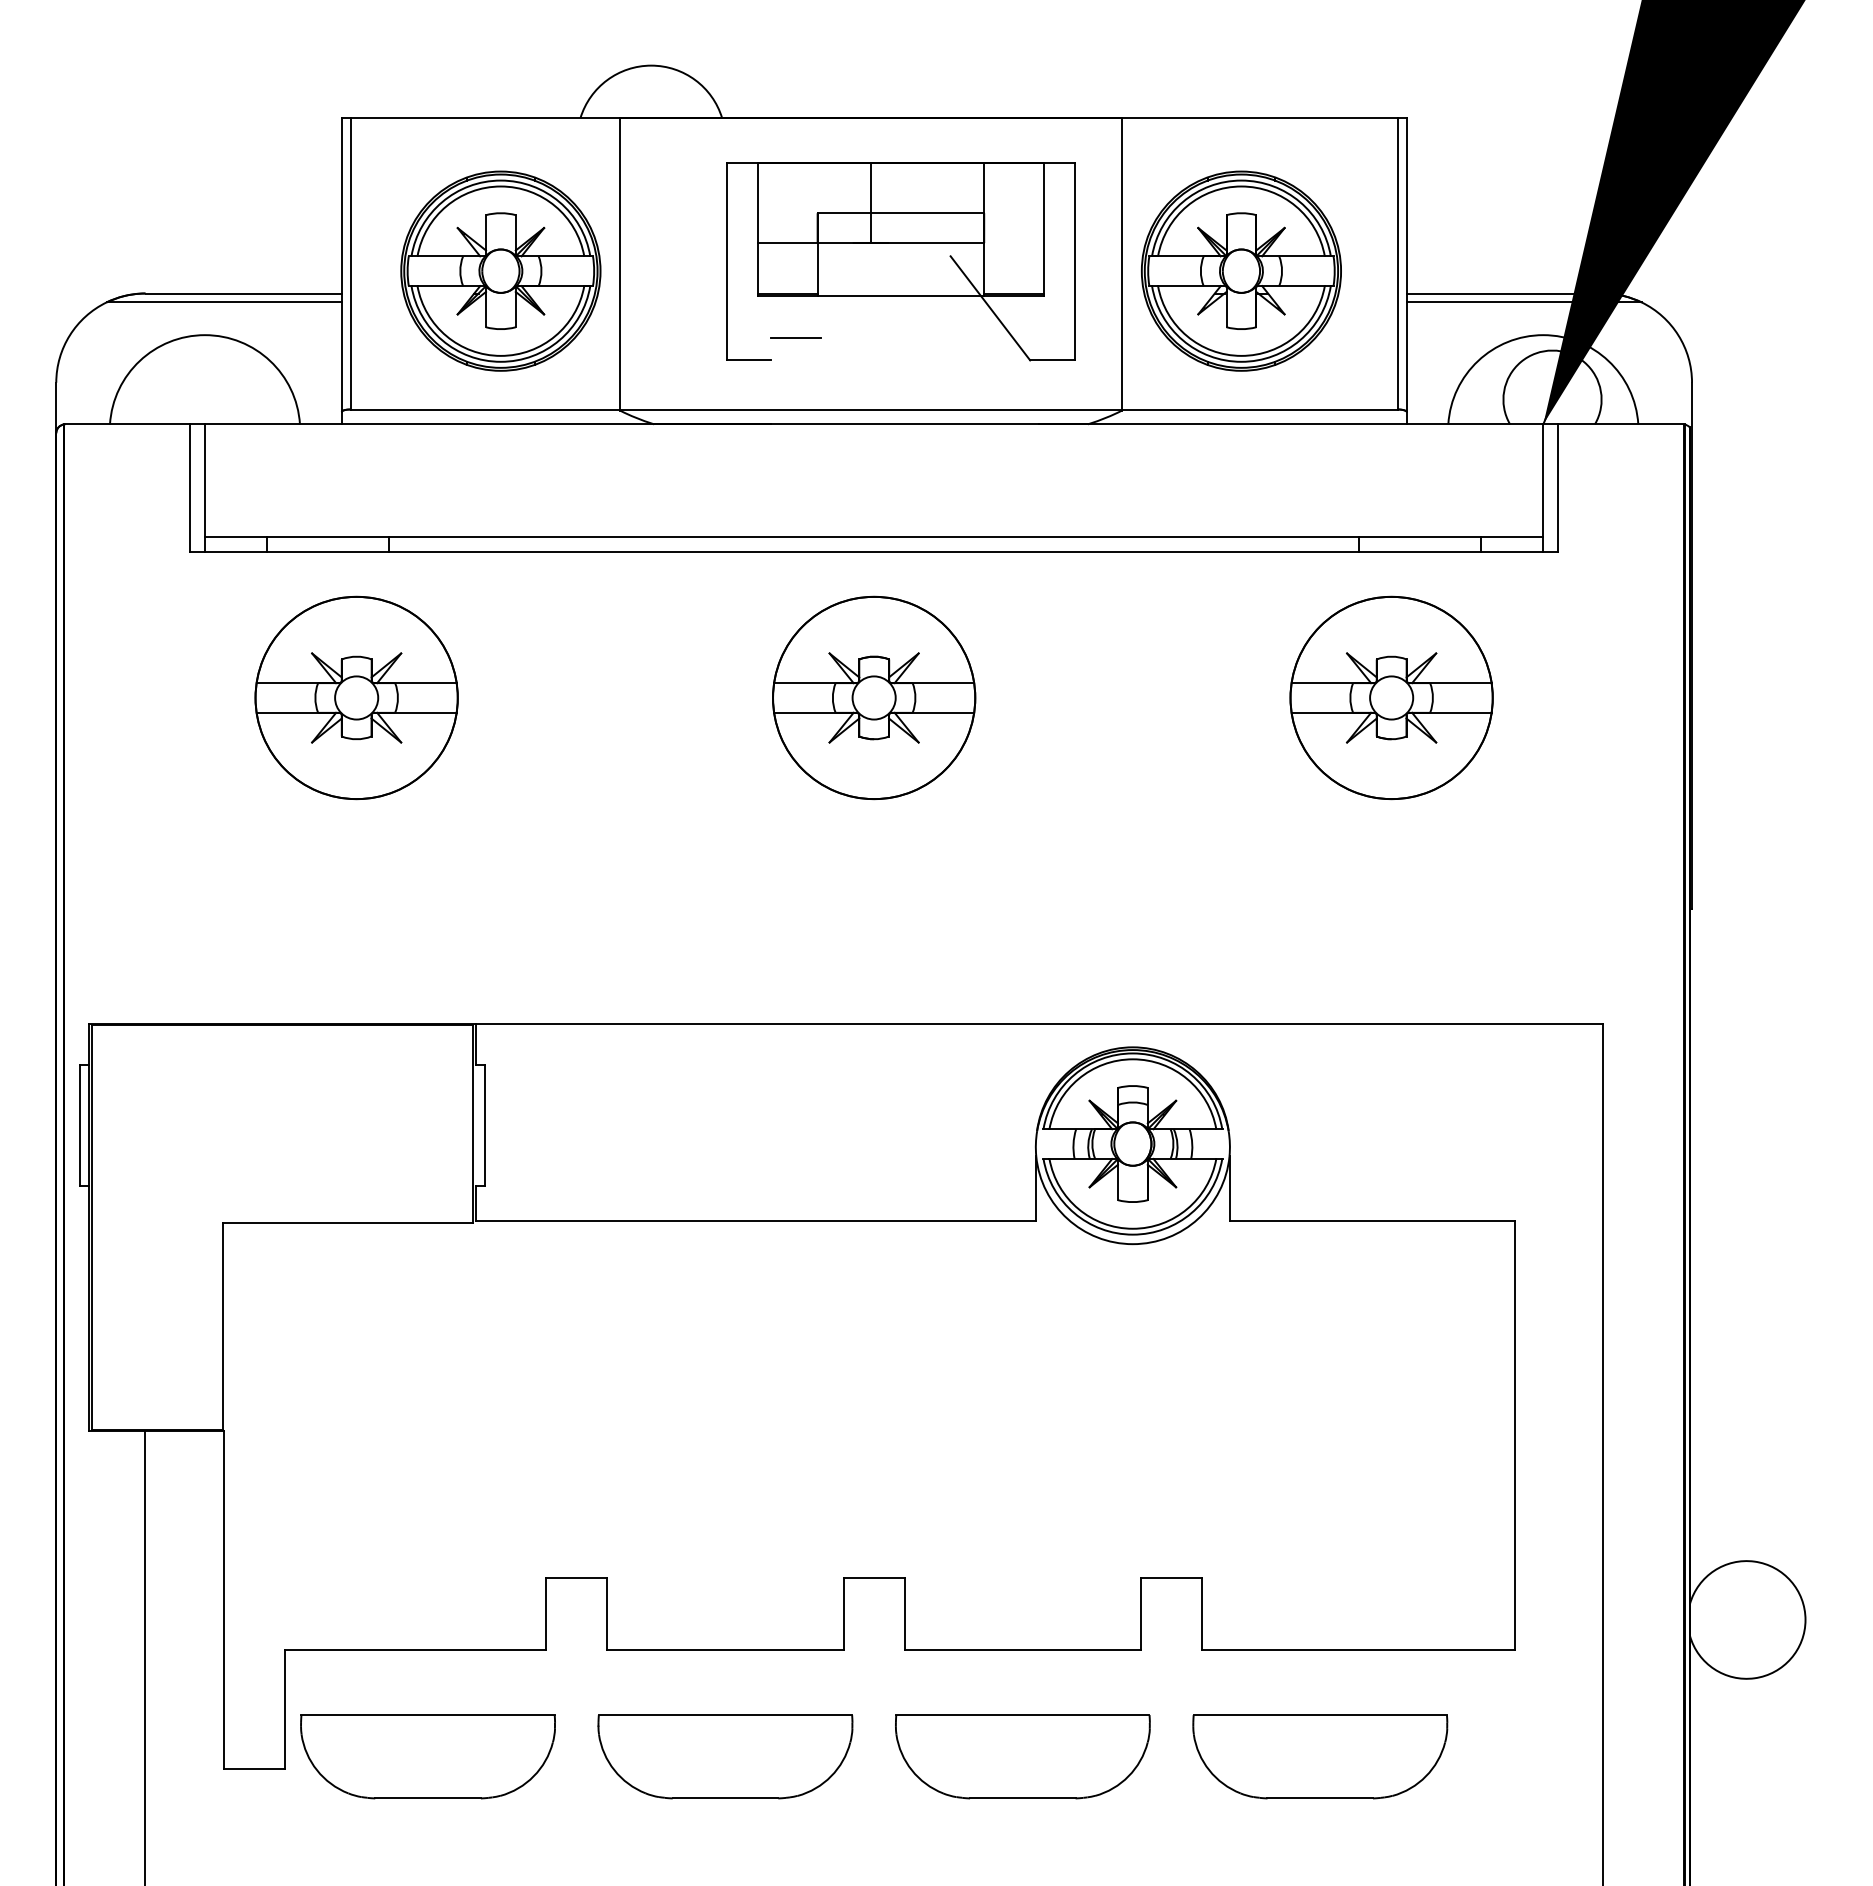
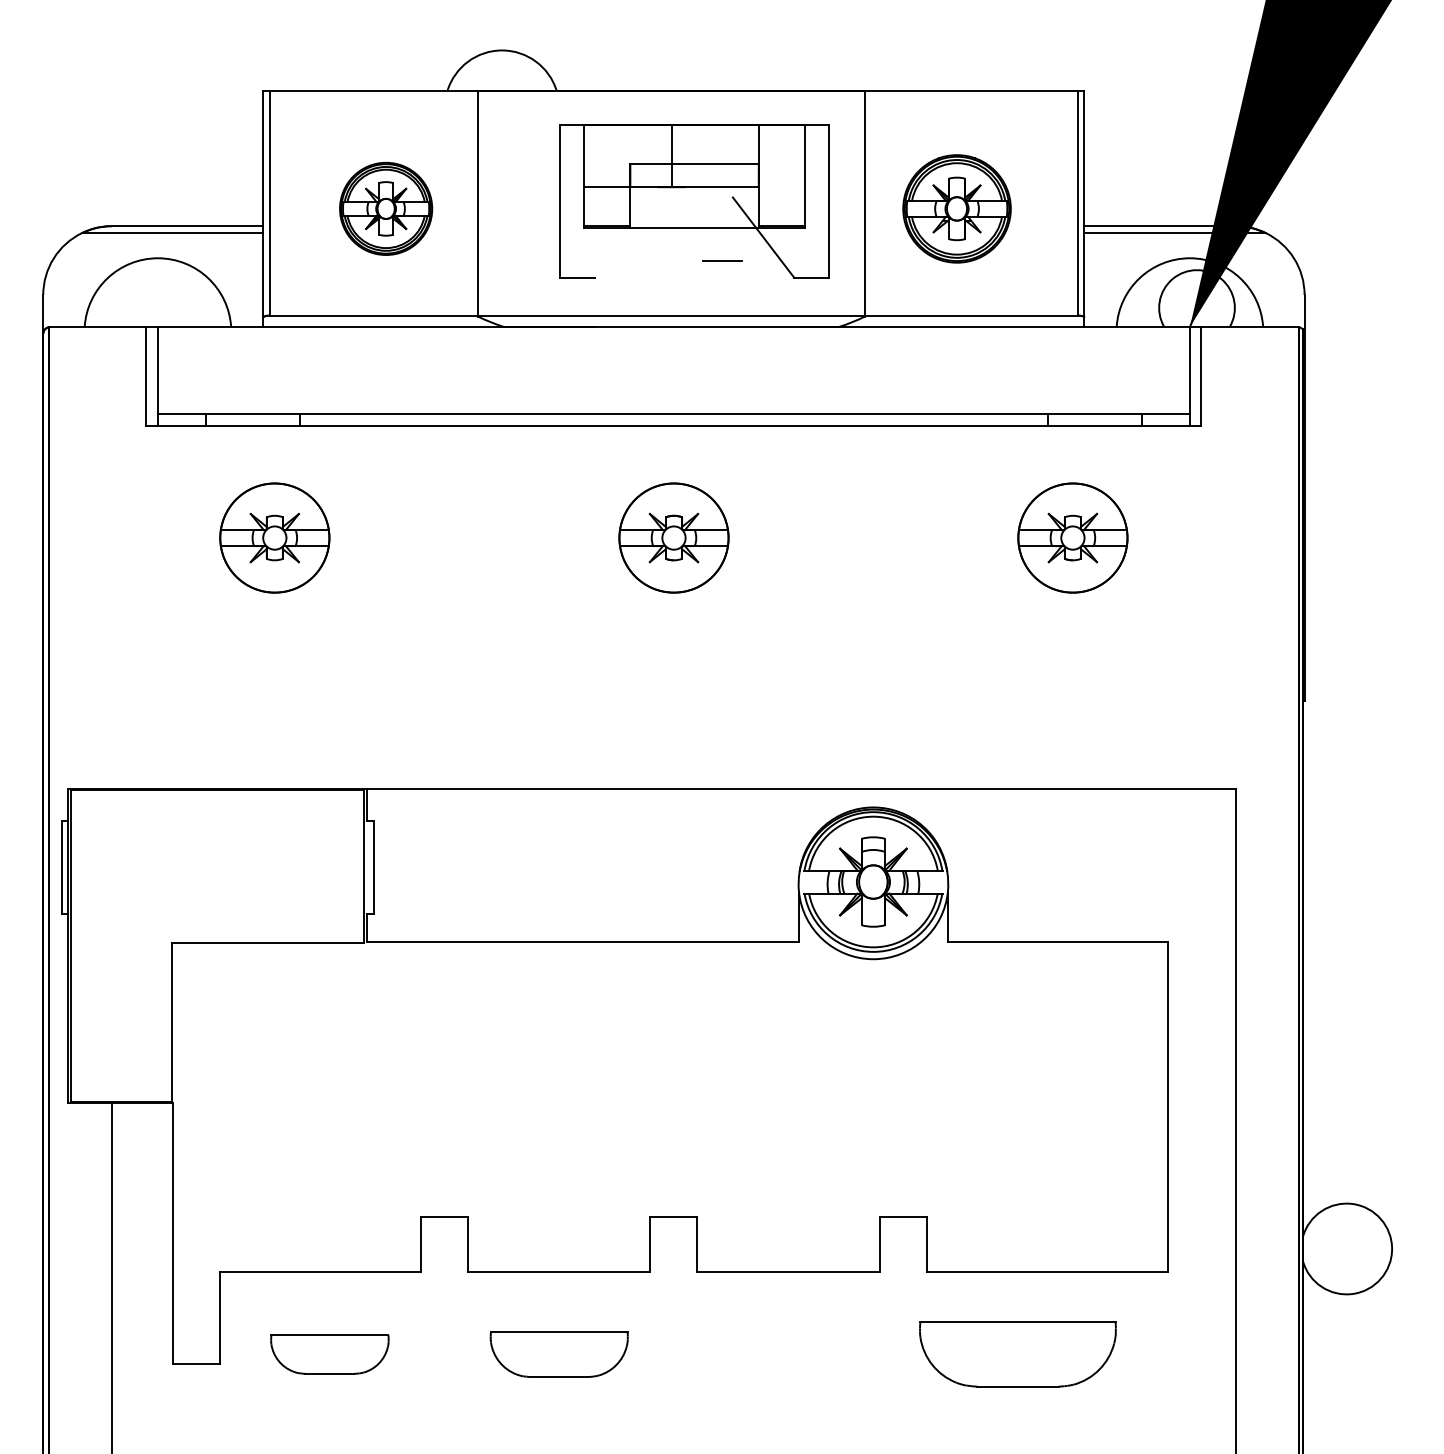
part: (500, 270) -> (385, 208), size x0.6
part: (1240, 270) -> (956, 208), size x0.7
line: (795, 337) -> (722, 260), moved
part: (356, 697) -> (274, 537), size x0.7
part: (874, 697) -> (674, 537), size x0.7
part: (1391, 697) -> (1072, 537), size x0.7
part: (427, 1756) -> (329, 1354), size x0.6
part: (725, 1756) -> (559, 1354), size x0.7
part: (1022, 1756) -> (788, 1354), removed

